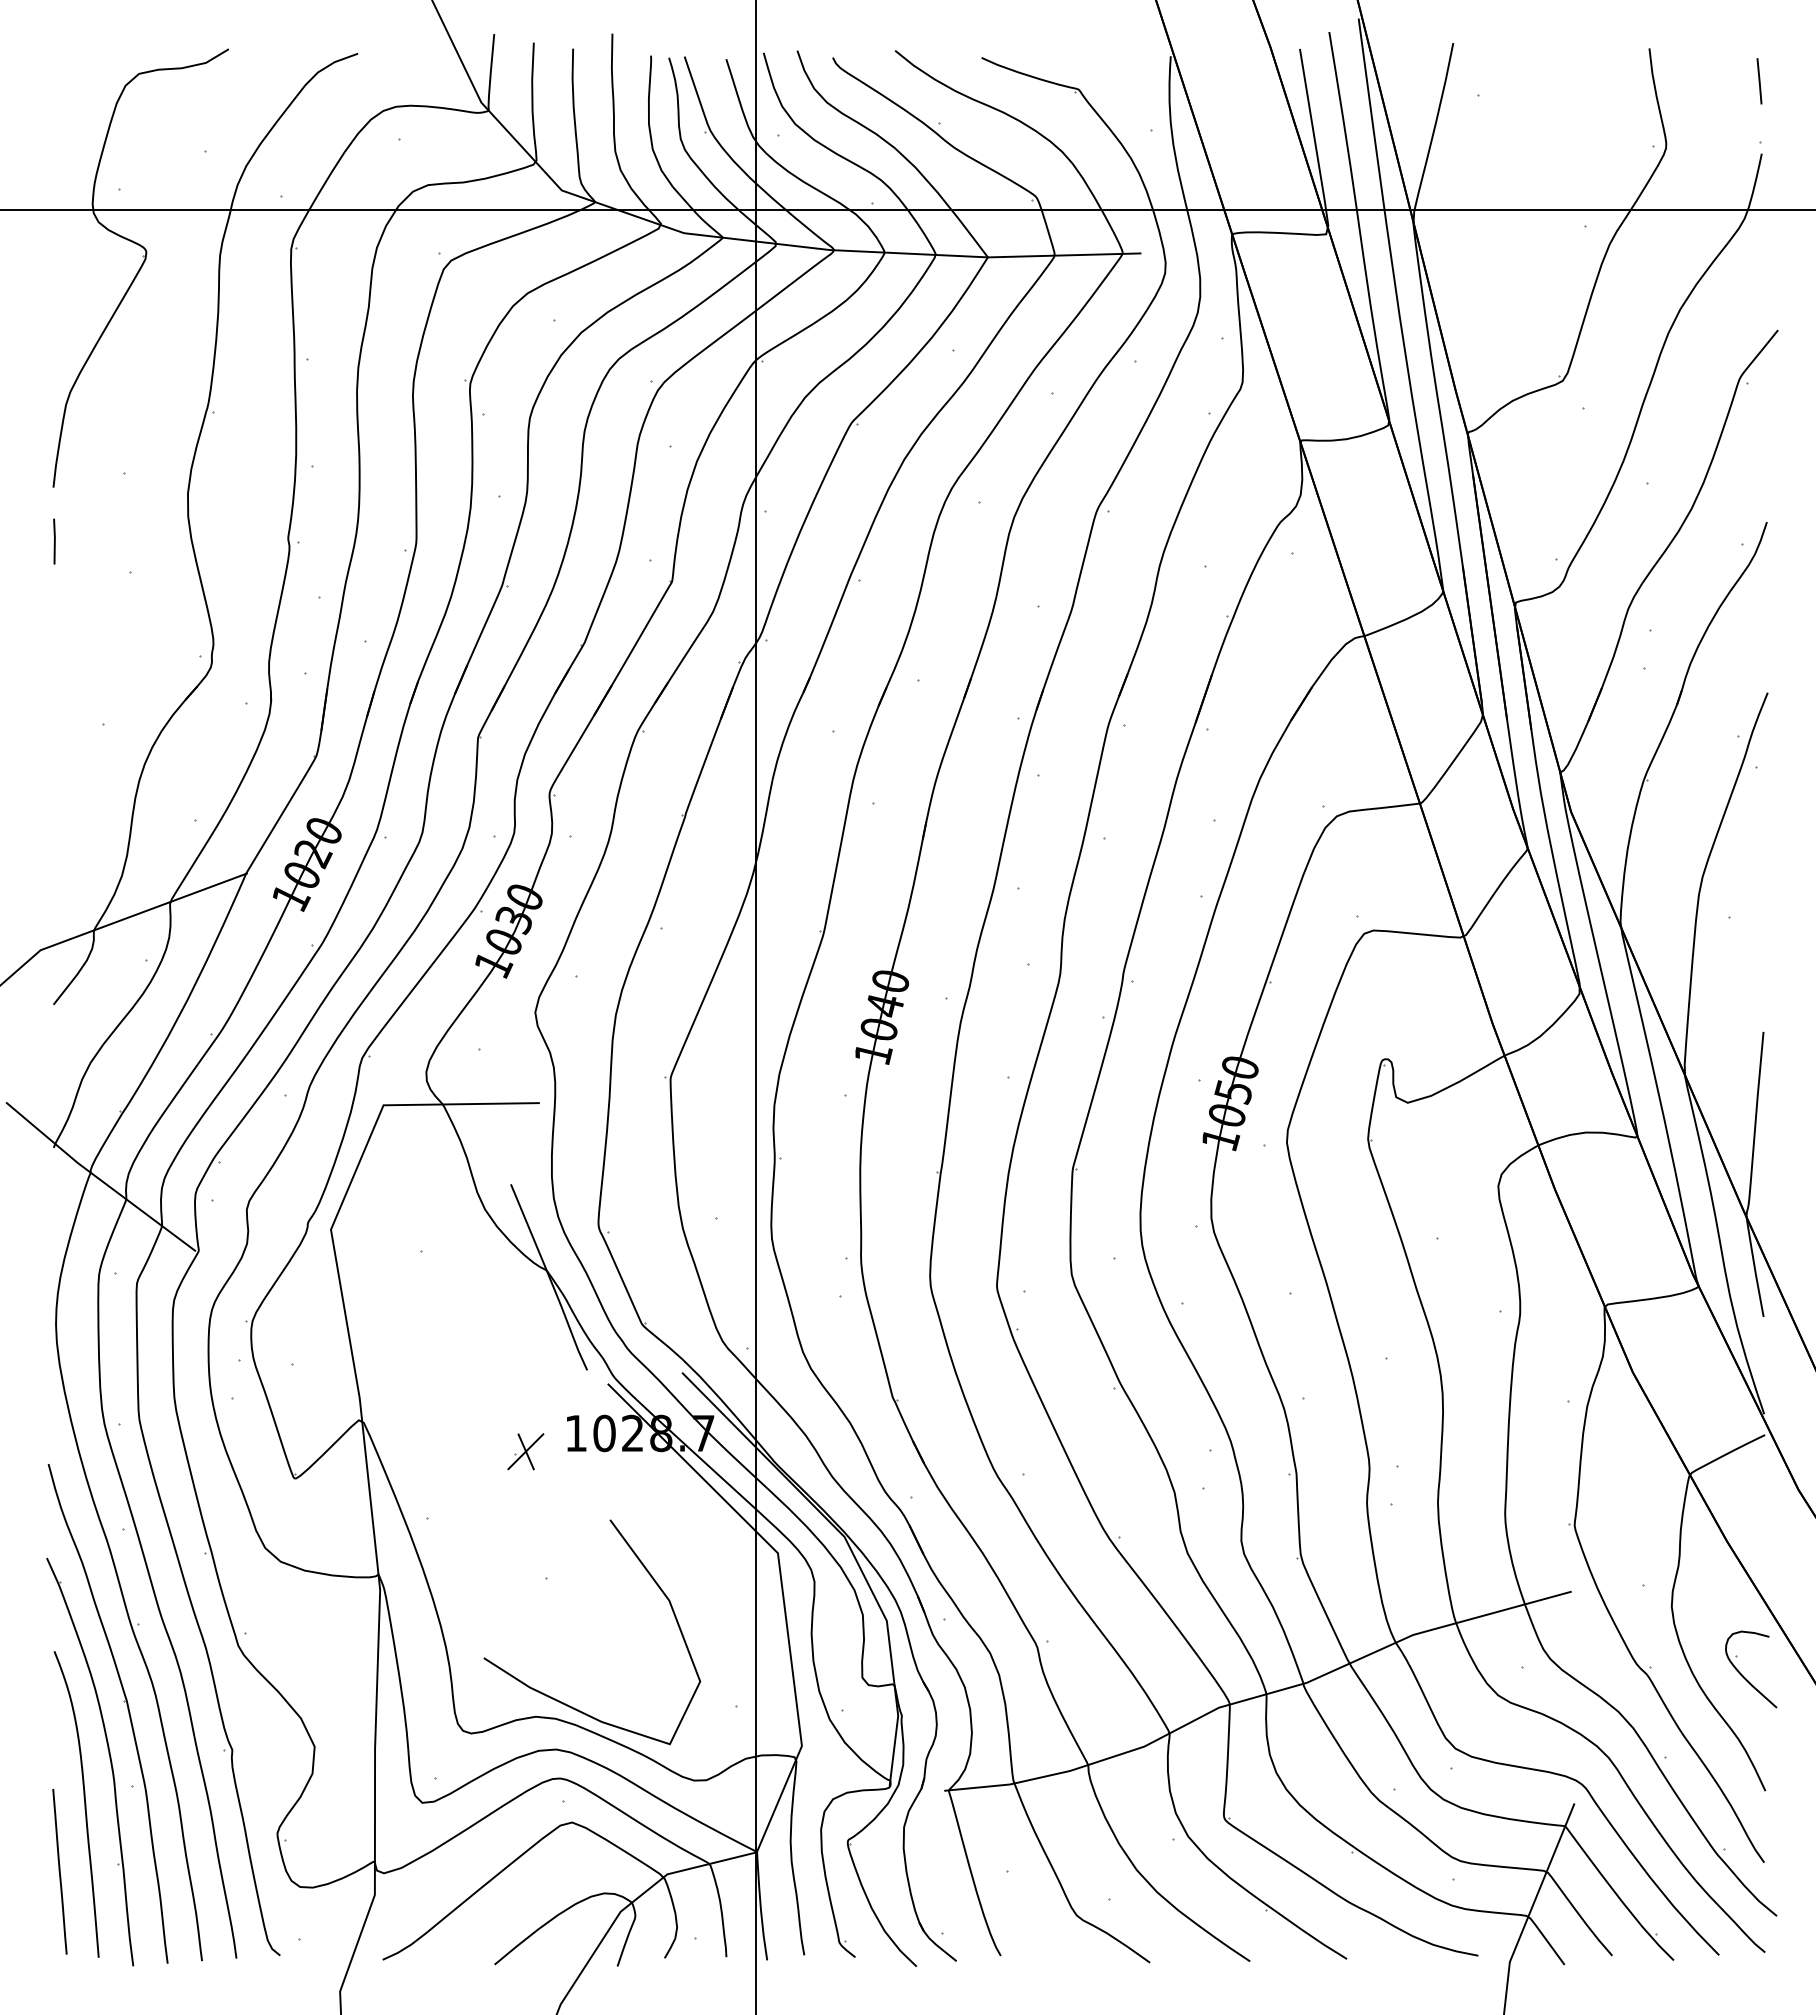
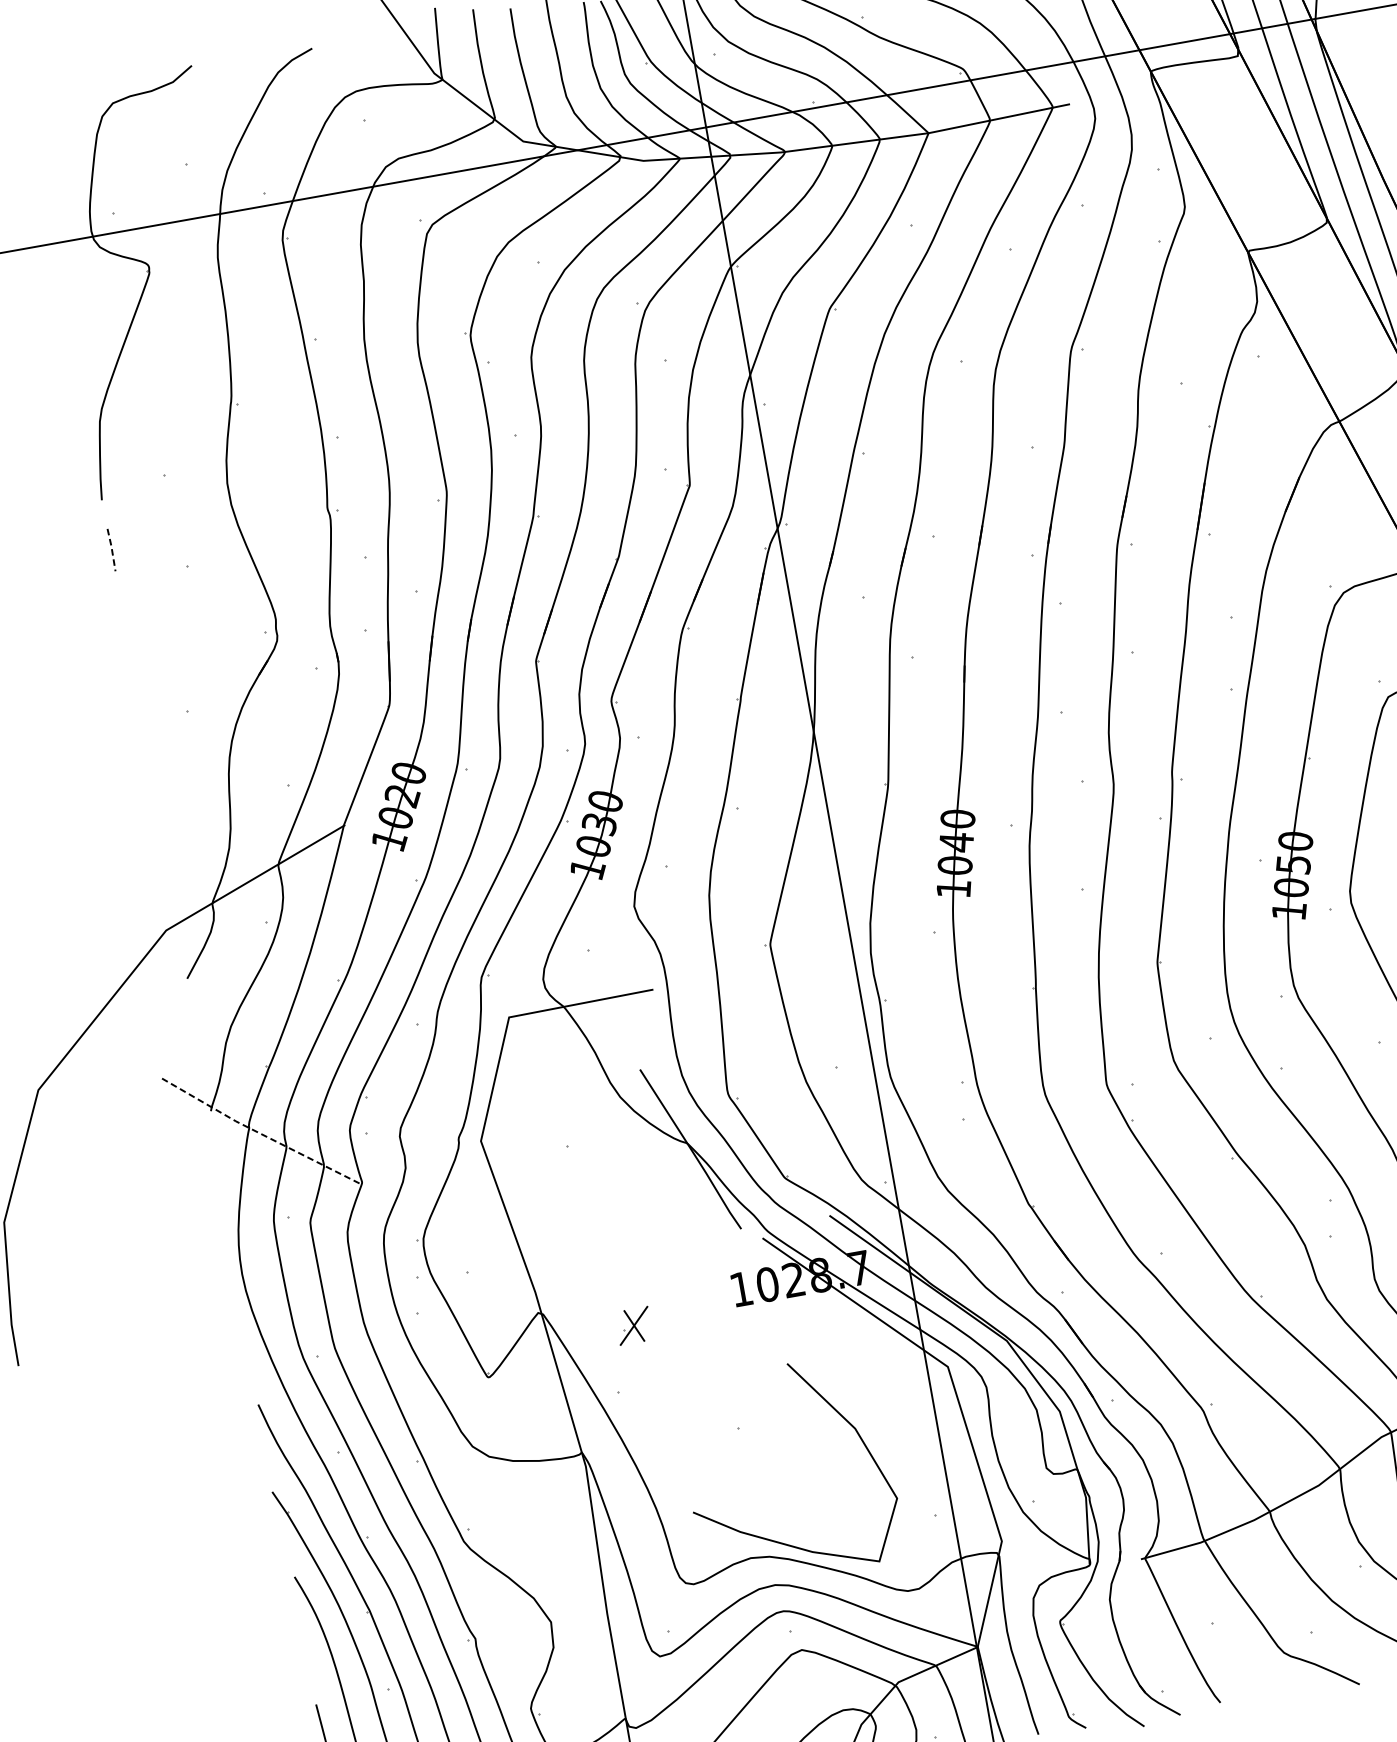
line: (54, 541) -> (111, 549), solid -> dashed
line: (98, 1178) -> (257, 1132), solid -> dashed
part: (525, 1451) -> (633, 1325), moved

